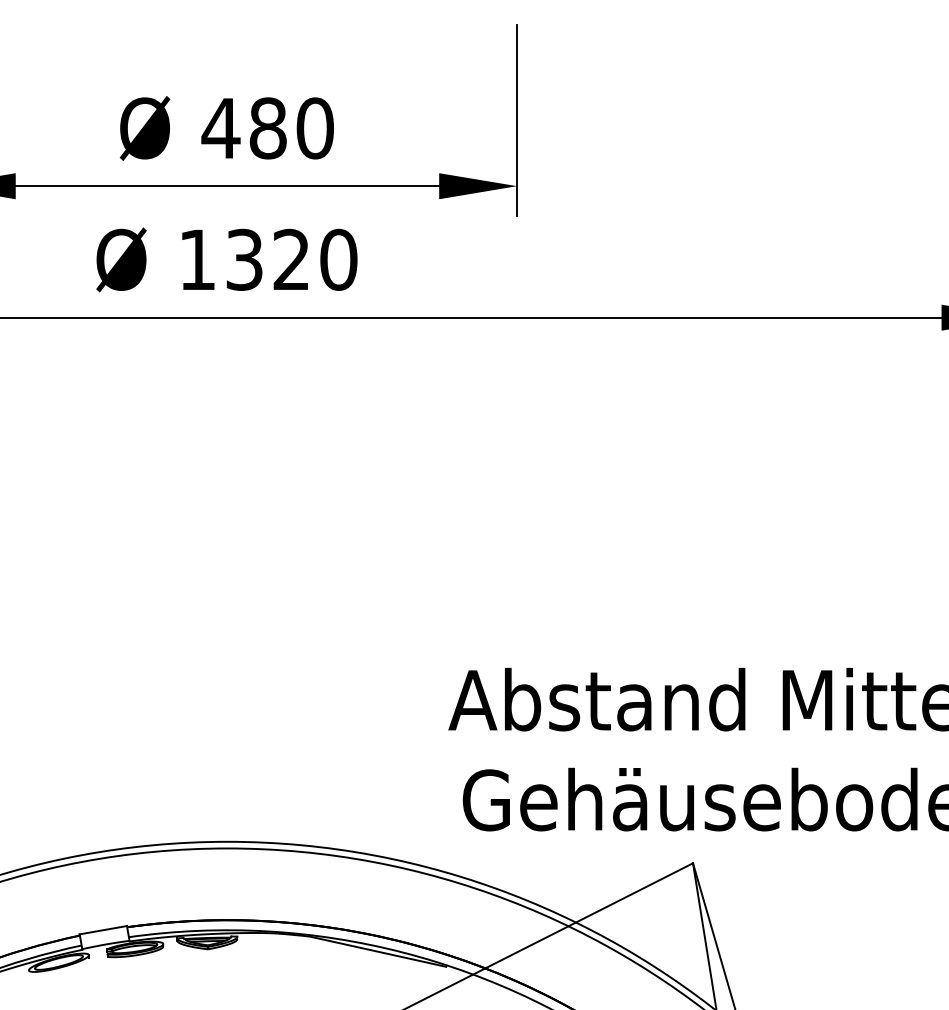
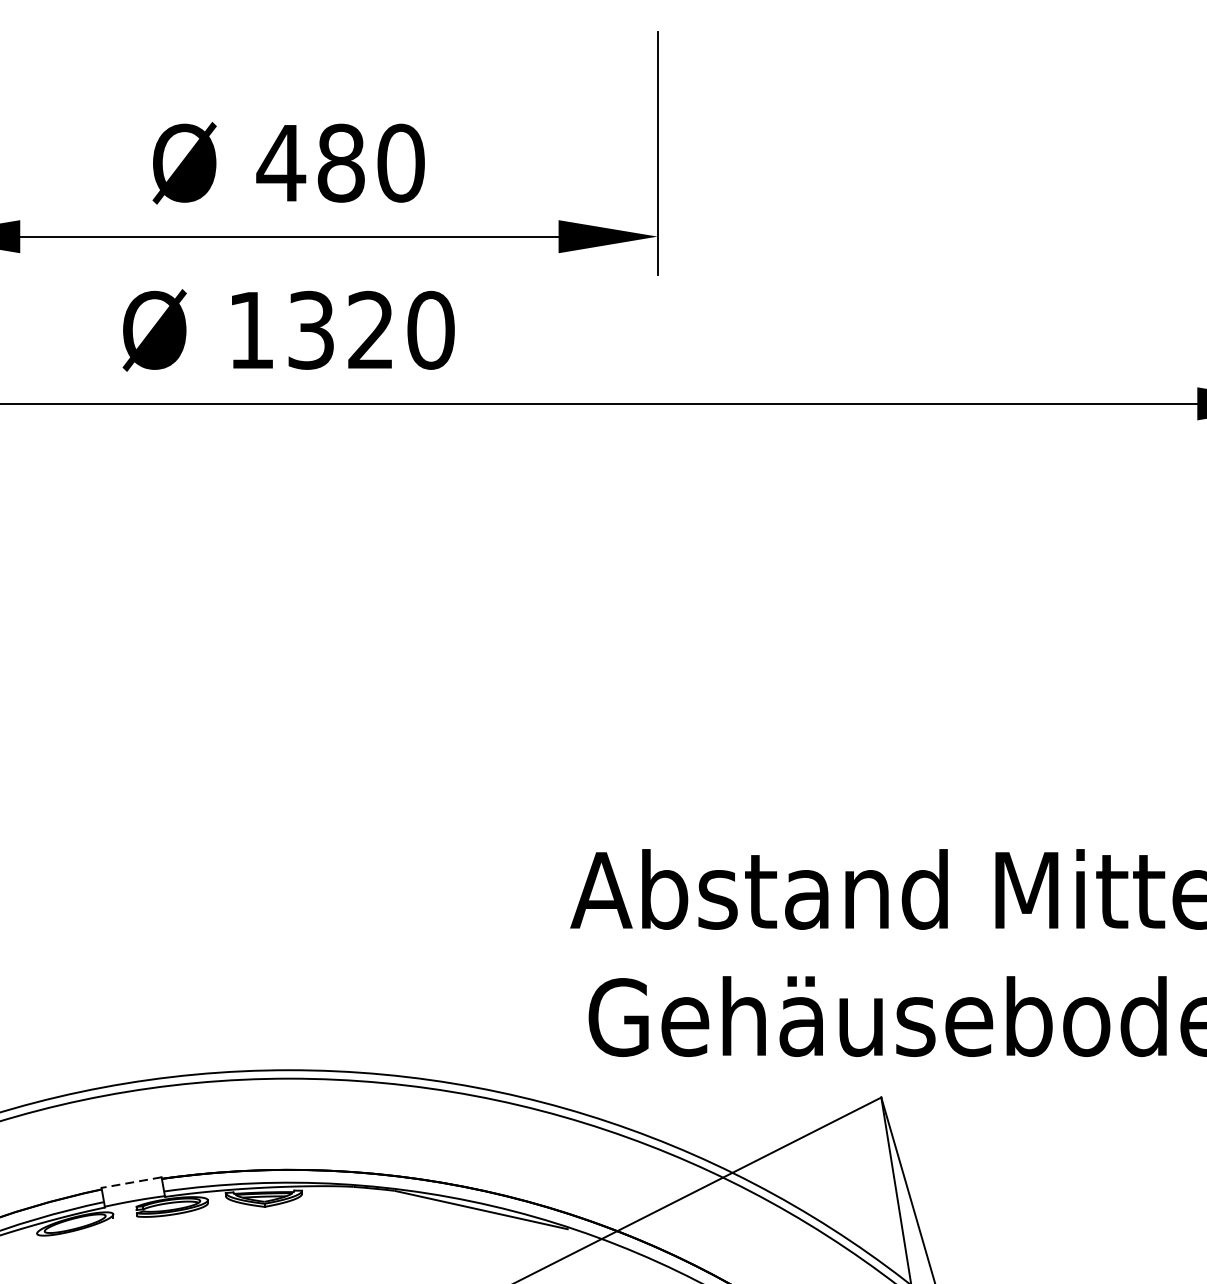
line: (103, 930) -> (131, 1182), solid -> dashed

